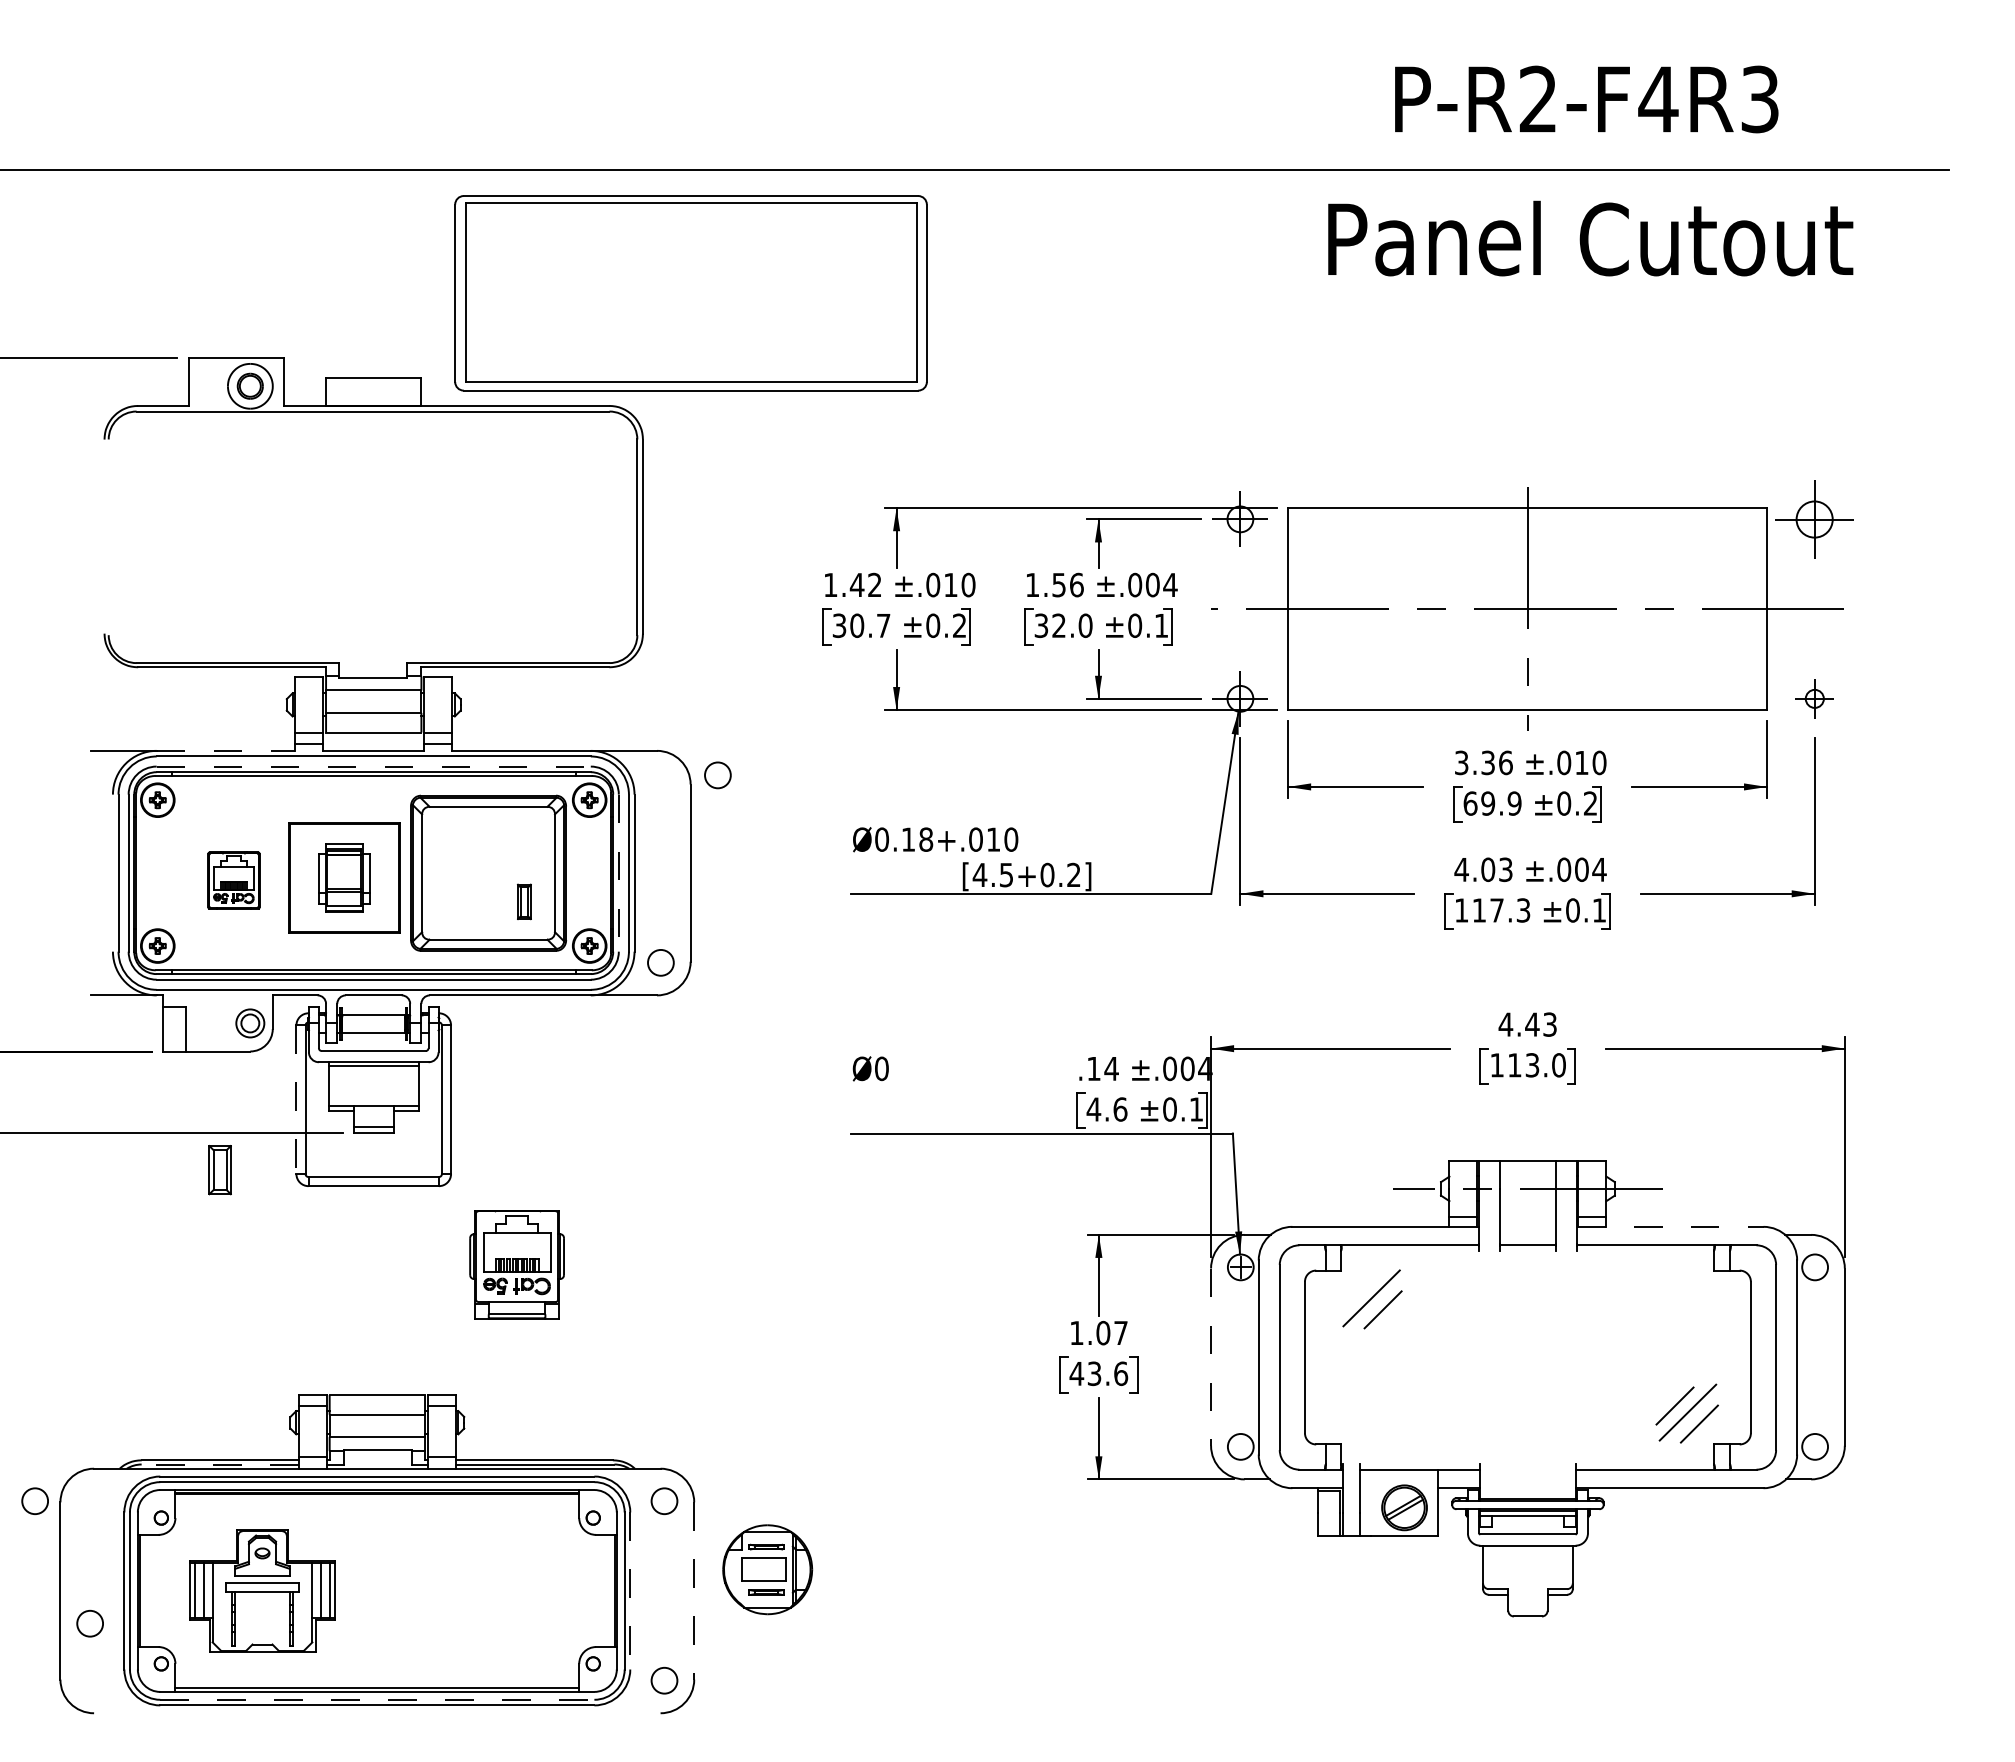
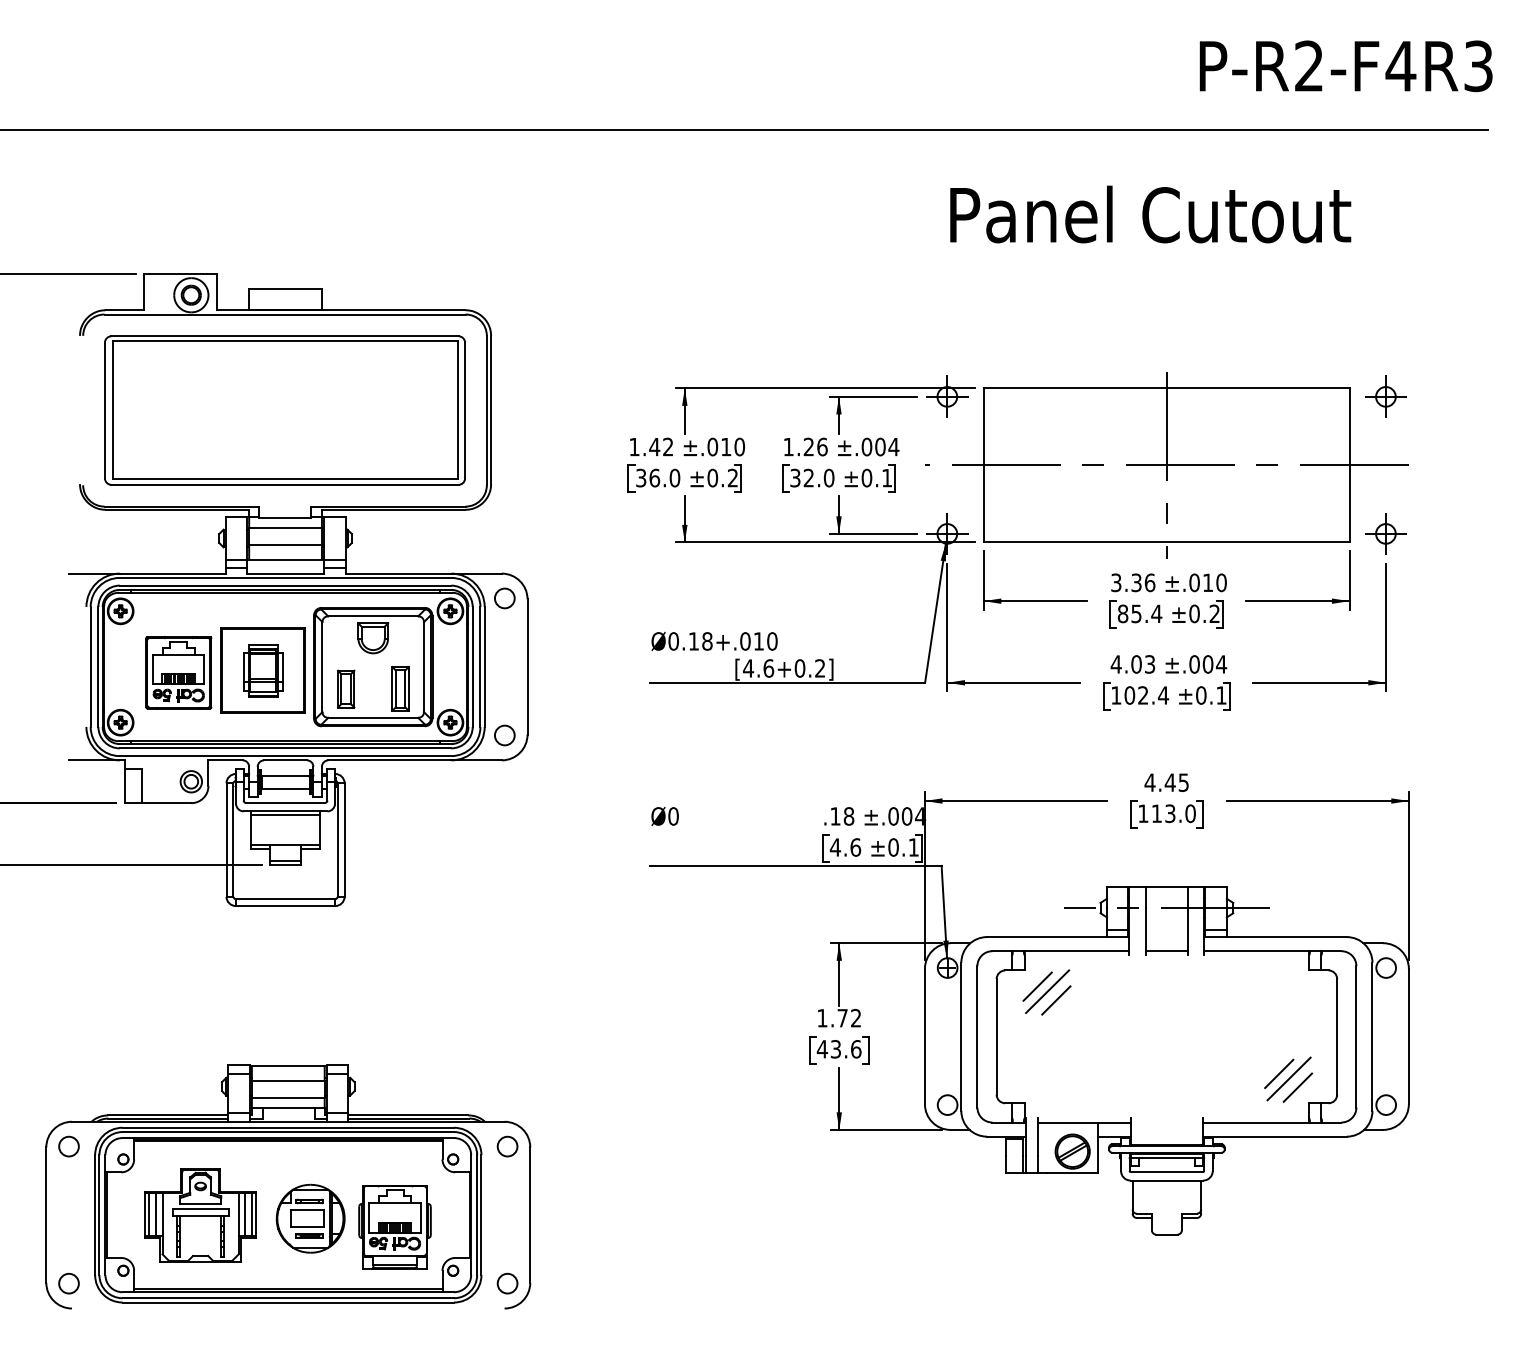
text: (1586, 99) -> (1346, 66), moved
text: (1590, 238) -> (1150, 214), moved
part: (690, 293) -> (284, 410), moved
part: (1814, 518) -> (1385, 396), size x0.71
text: (1058, 584) -> (808, 446), 1.56 -> 1.26
text: (870, 625) -> (664, 477), 30.7 -> 36.0
part: (1814, 698) -> (1385, 533), size x1.43
line: (226, 750) -> (173, 573), dashed -> solid
line: (374, 766) -> (286, 585), dashed -> solid
circle: (717, 775) -> (504, 598), moved
text: (1492, 803) -> (1139, 613), 69.9 -> 85.4
part: (488, 835) -> (373, 638), added
line: (618, 873) -> (472, 667), dashed -> solid
text: (1006, 874) -> (768, 668), [4.5+0.2] -> [4.6+0.2]
part: (233, 880) -> (178, 672), size x1.67
part: (524, 901) -> (400, 688), size x1.67
text: (1501, 910) -> (1146, 695), 117.3 -> 102.4
text: (1550, 1024) -> (1184, 782), 4.43 -> 4.45
text: (1111, 1068) -> (848, 816), .14 -> .18
line: (296, 1100) -> (226, 840), dashed -> solid
part: (219, 1170) -> (345, 689), moved
line: (1670, 1226) -> (1275, 936), dashed -> solid
part: (516, 1264) -> (394, 1226), moved
line: (1358, 1291) -> (1037, 986), added
text: (1111, 1332) -> (848, 1017), 1.07 -> 1.72
line: (1211, 1357) -> (925, 1036), dashed -> solid
line: (220, 1464) -> (168, 1118), dashed -> solid
circle: (34, 1500) -> (68, 1146), moved
part: (767, 1569) -> (310, 1218), moved
line: (630, 1590) -> (481, 1214), dashed -> solid
line: (694, 1590) -> (530, 1214), dashed -> solid
circle: (89, 1623) -> (68, 1283), moved
line: (377, 1699) -> (288, 1298), dashed -> solid

